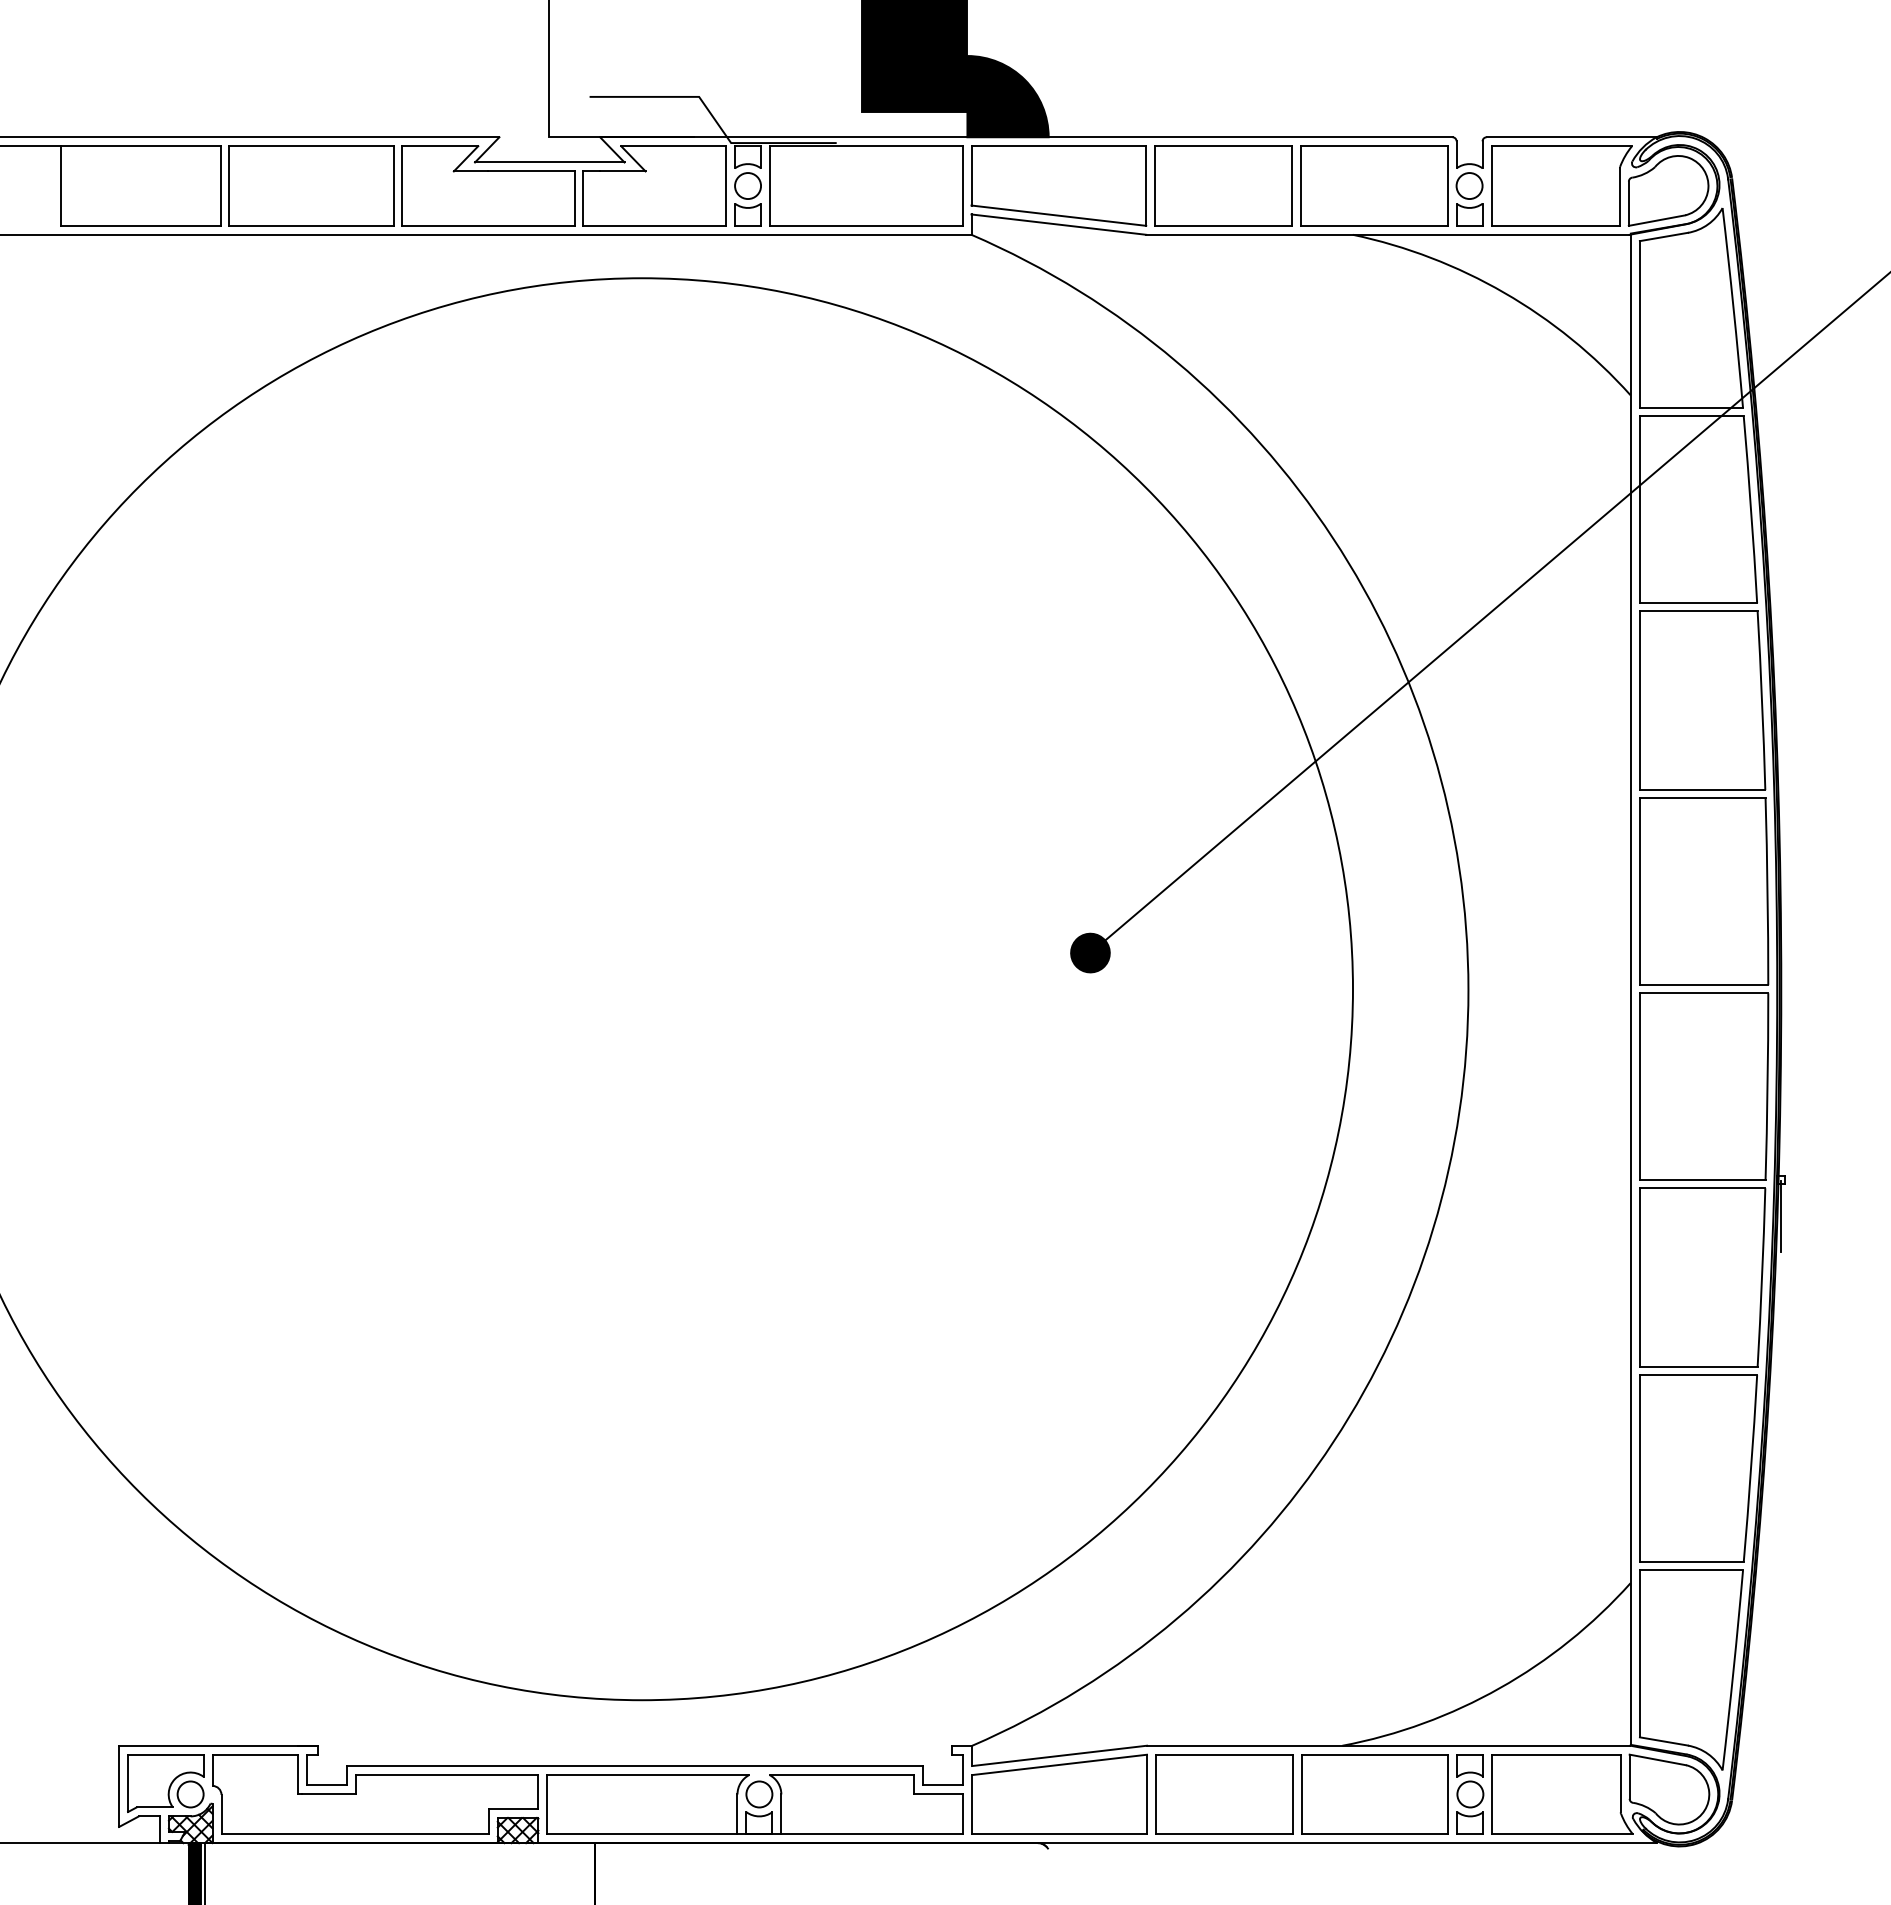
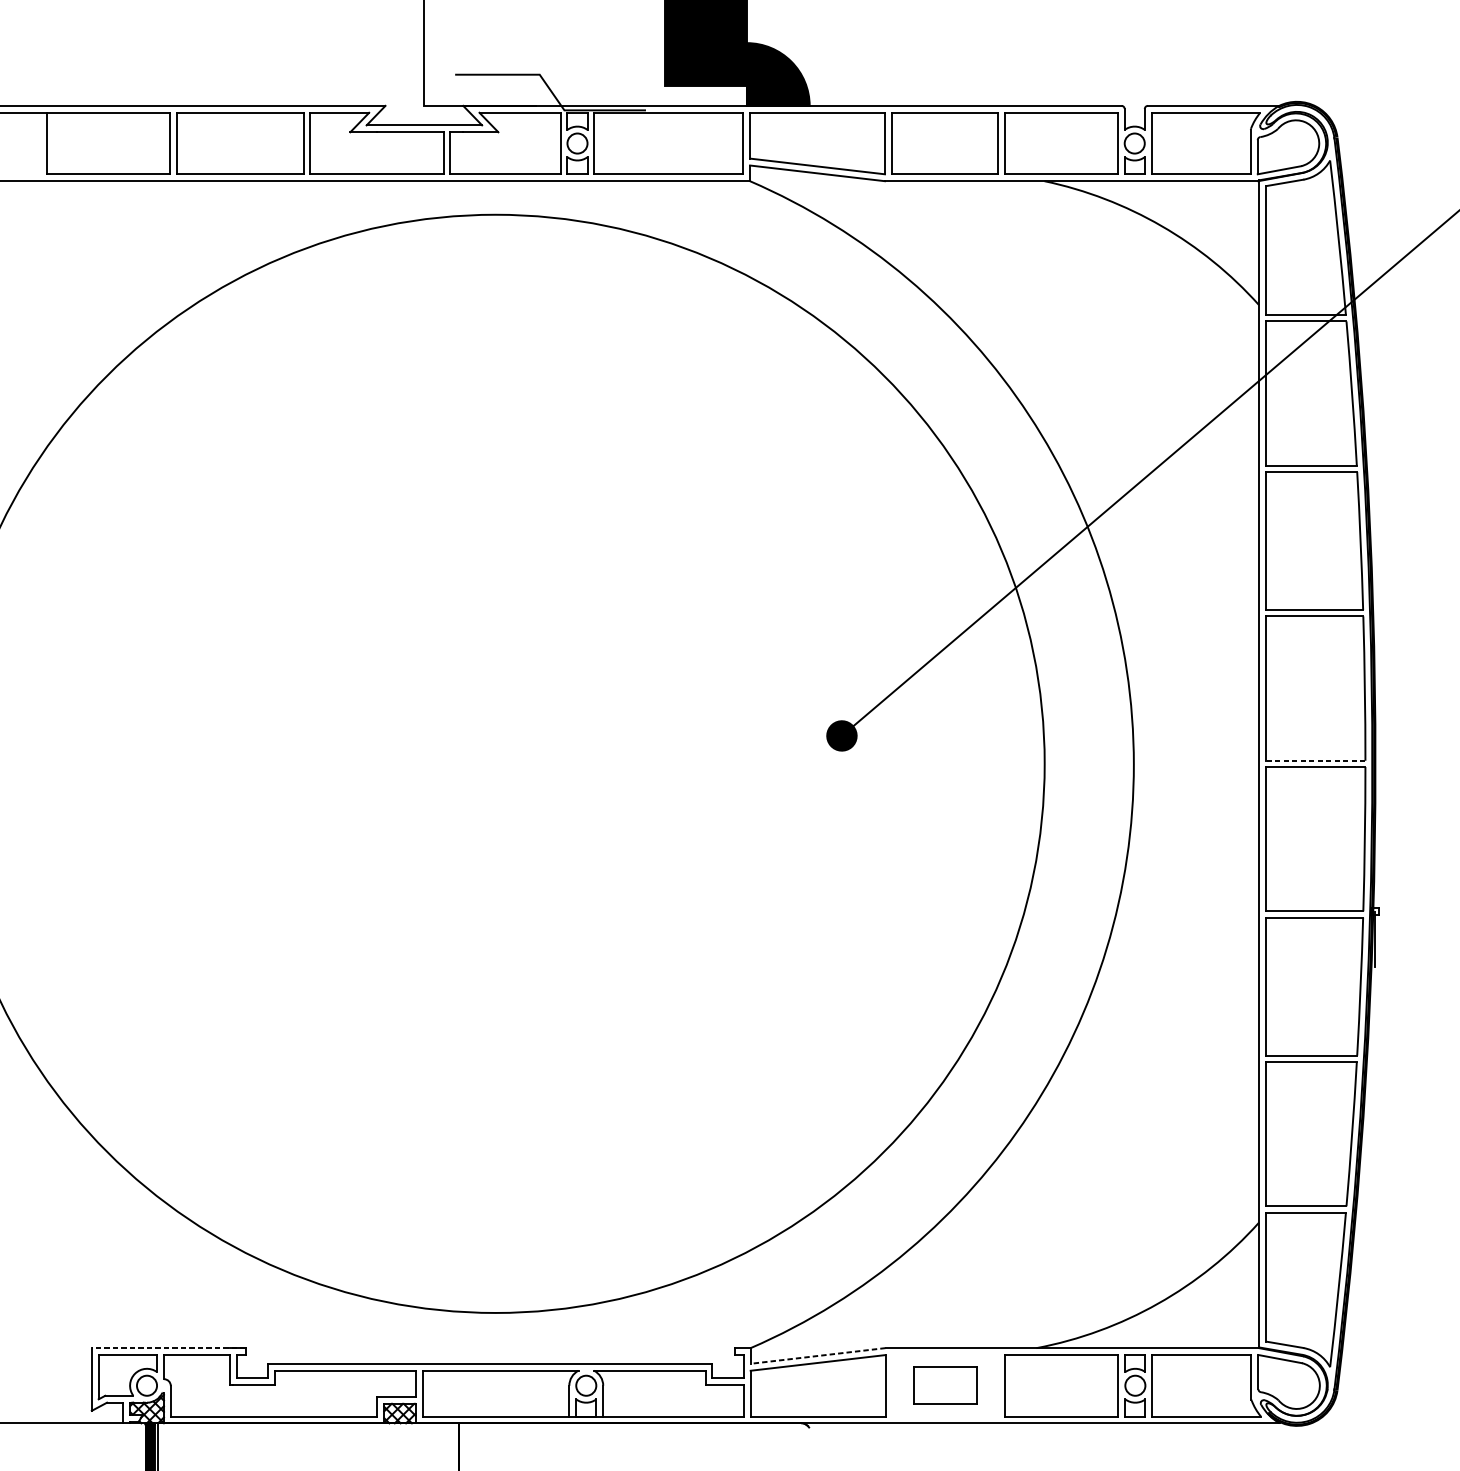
line: (1703, 985) -> (1315, 760), solid -> dashed
line: (218, 1745) -> (168, 1347), solid -> dashed
line: (1059, 1755) -> (818, 1355), solid -> dashed
part: (1224, 1794) -> (945, 1385), size x0.6

